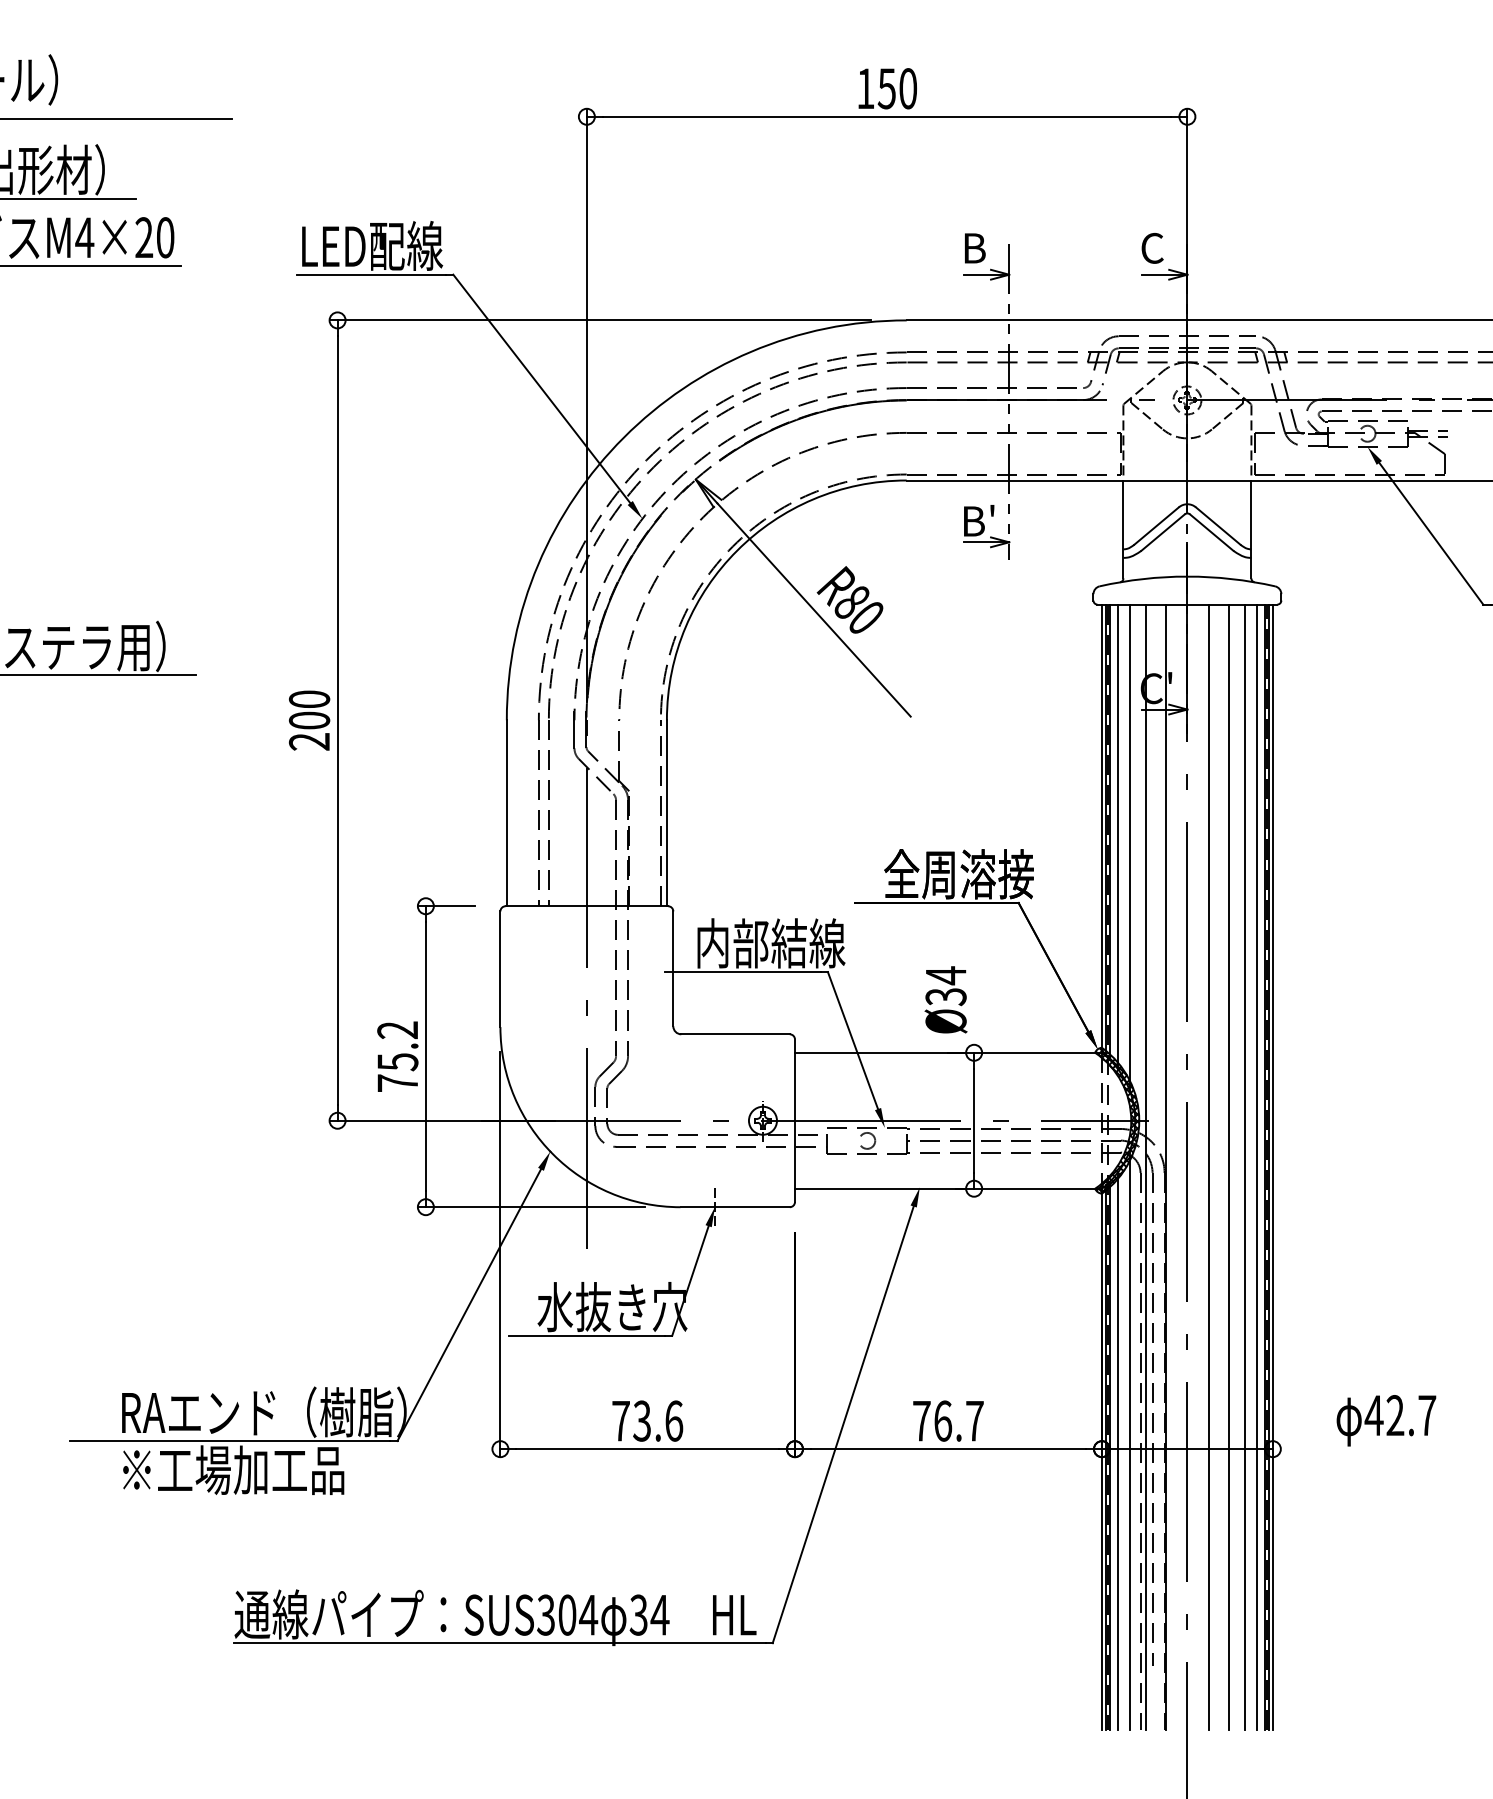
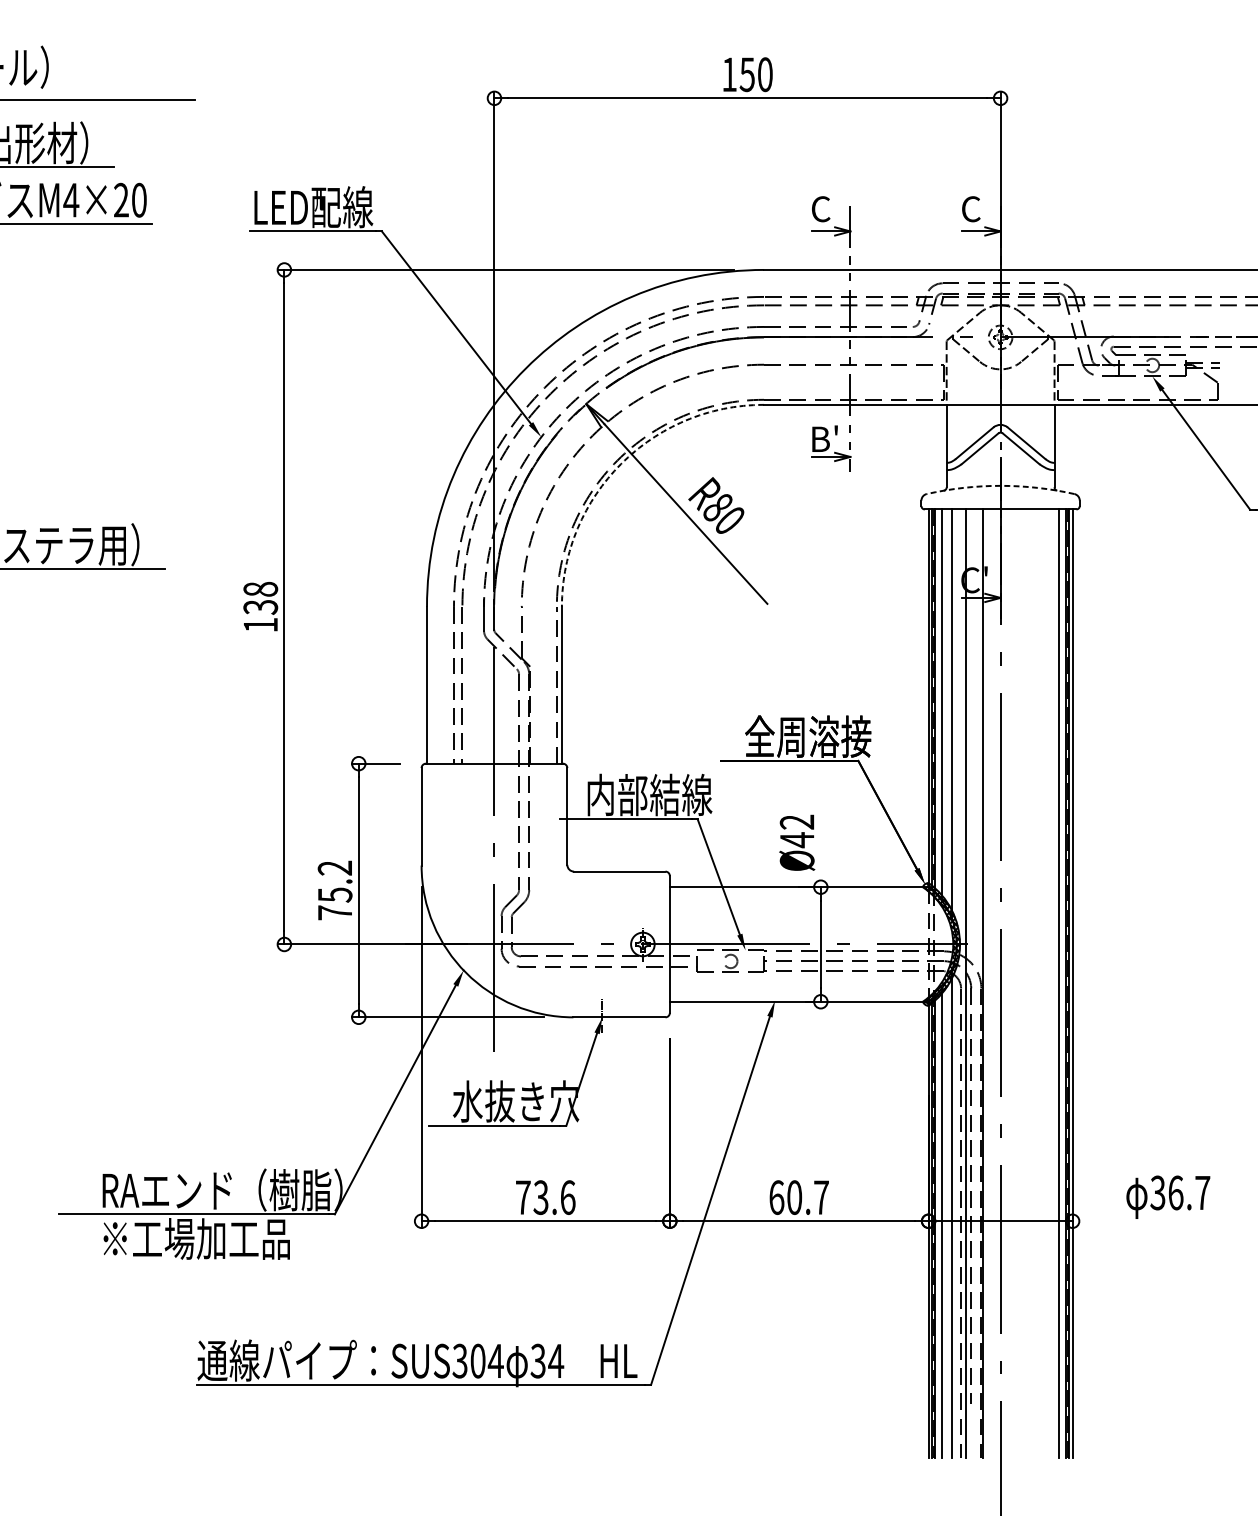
text: (974, 247) -> (821, 208), B -> C
arc: (737, 550) -> (621, 463), solid -> dashed
arc: (1187, 576) -> (1000, 485), solid -> dashed
text: (309, 720) -> (260, 607), 200 -> 138
text: (945, 986) -> (796, 831), Ø34 -> Ø42
line: (1208, 1167) -> (1018, 983), removed
line: (1228, 1167) -> (1035, 983), removed
line: (1244, 1167) -> (1048, 983), removed
text: (1384, 1415) -> (1166, 1192), 42.7 -> 36.7
text: (932, 1420) -> (785, 1197), 76.7 -> 60.7

